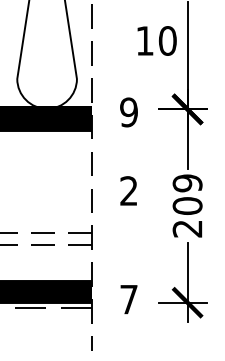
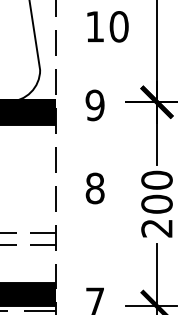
text: (156, 40) -> (107, 26), moved
text: (187, 183) -> (156, 180), 209 -> 200
text: (128, 191) -> (94, 188), 2 -> 8

